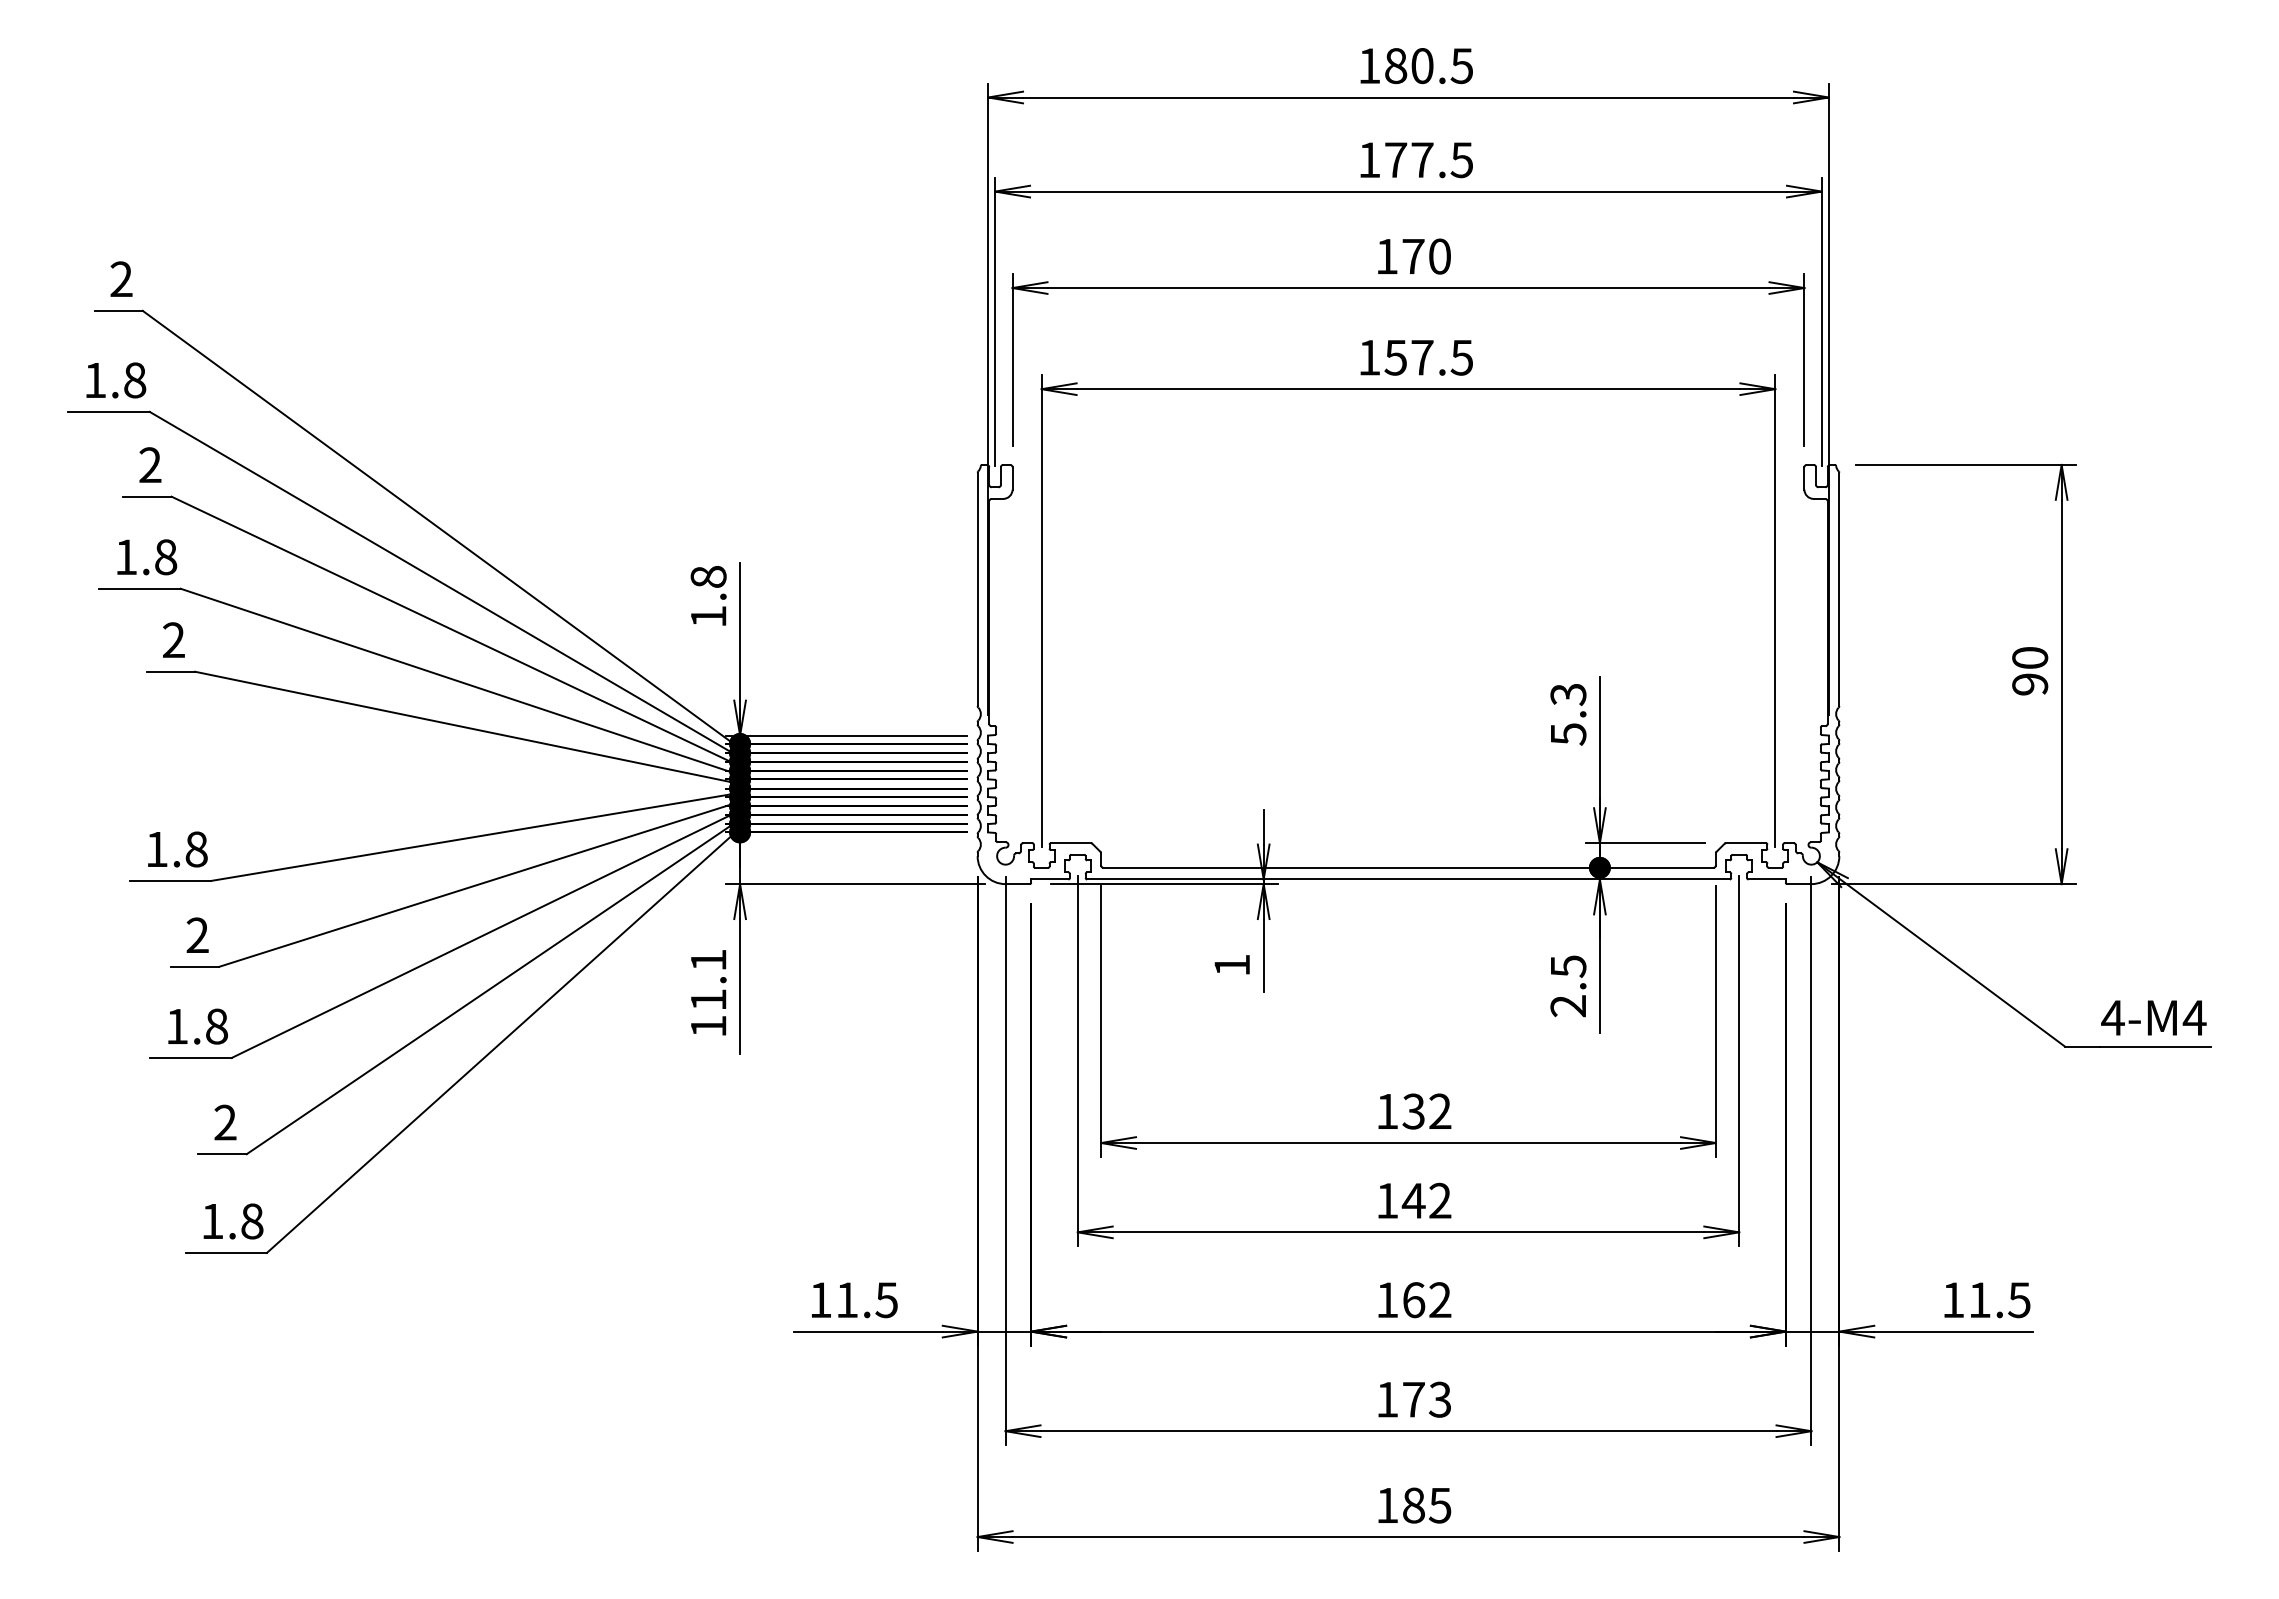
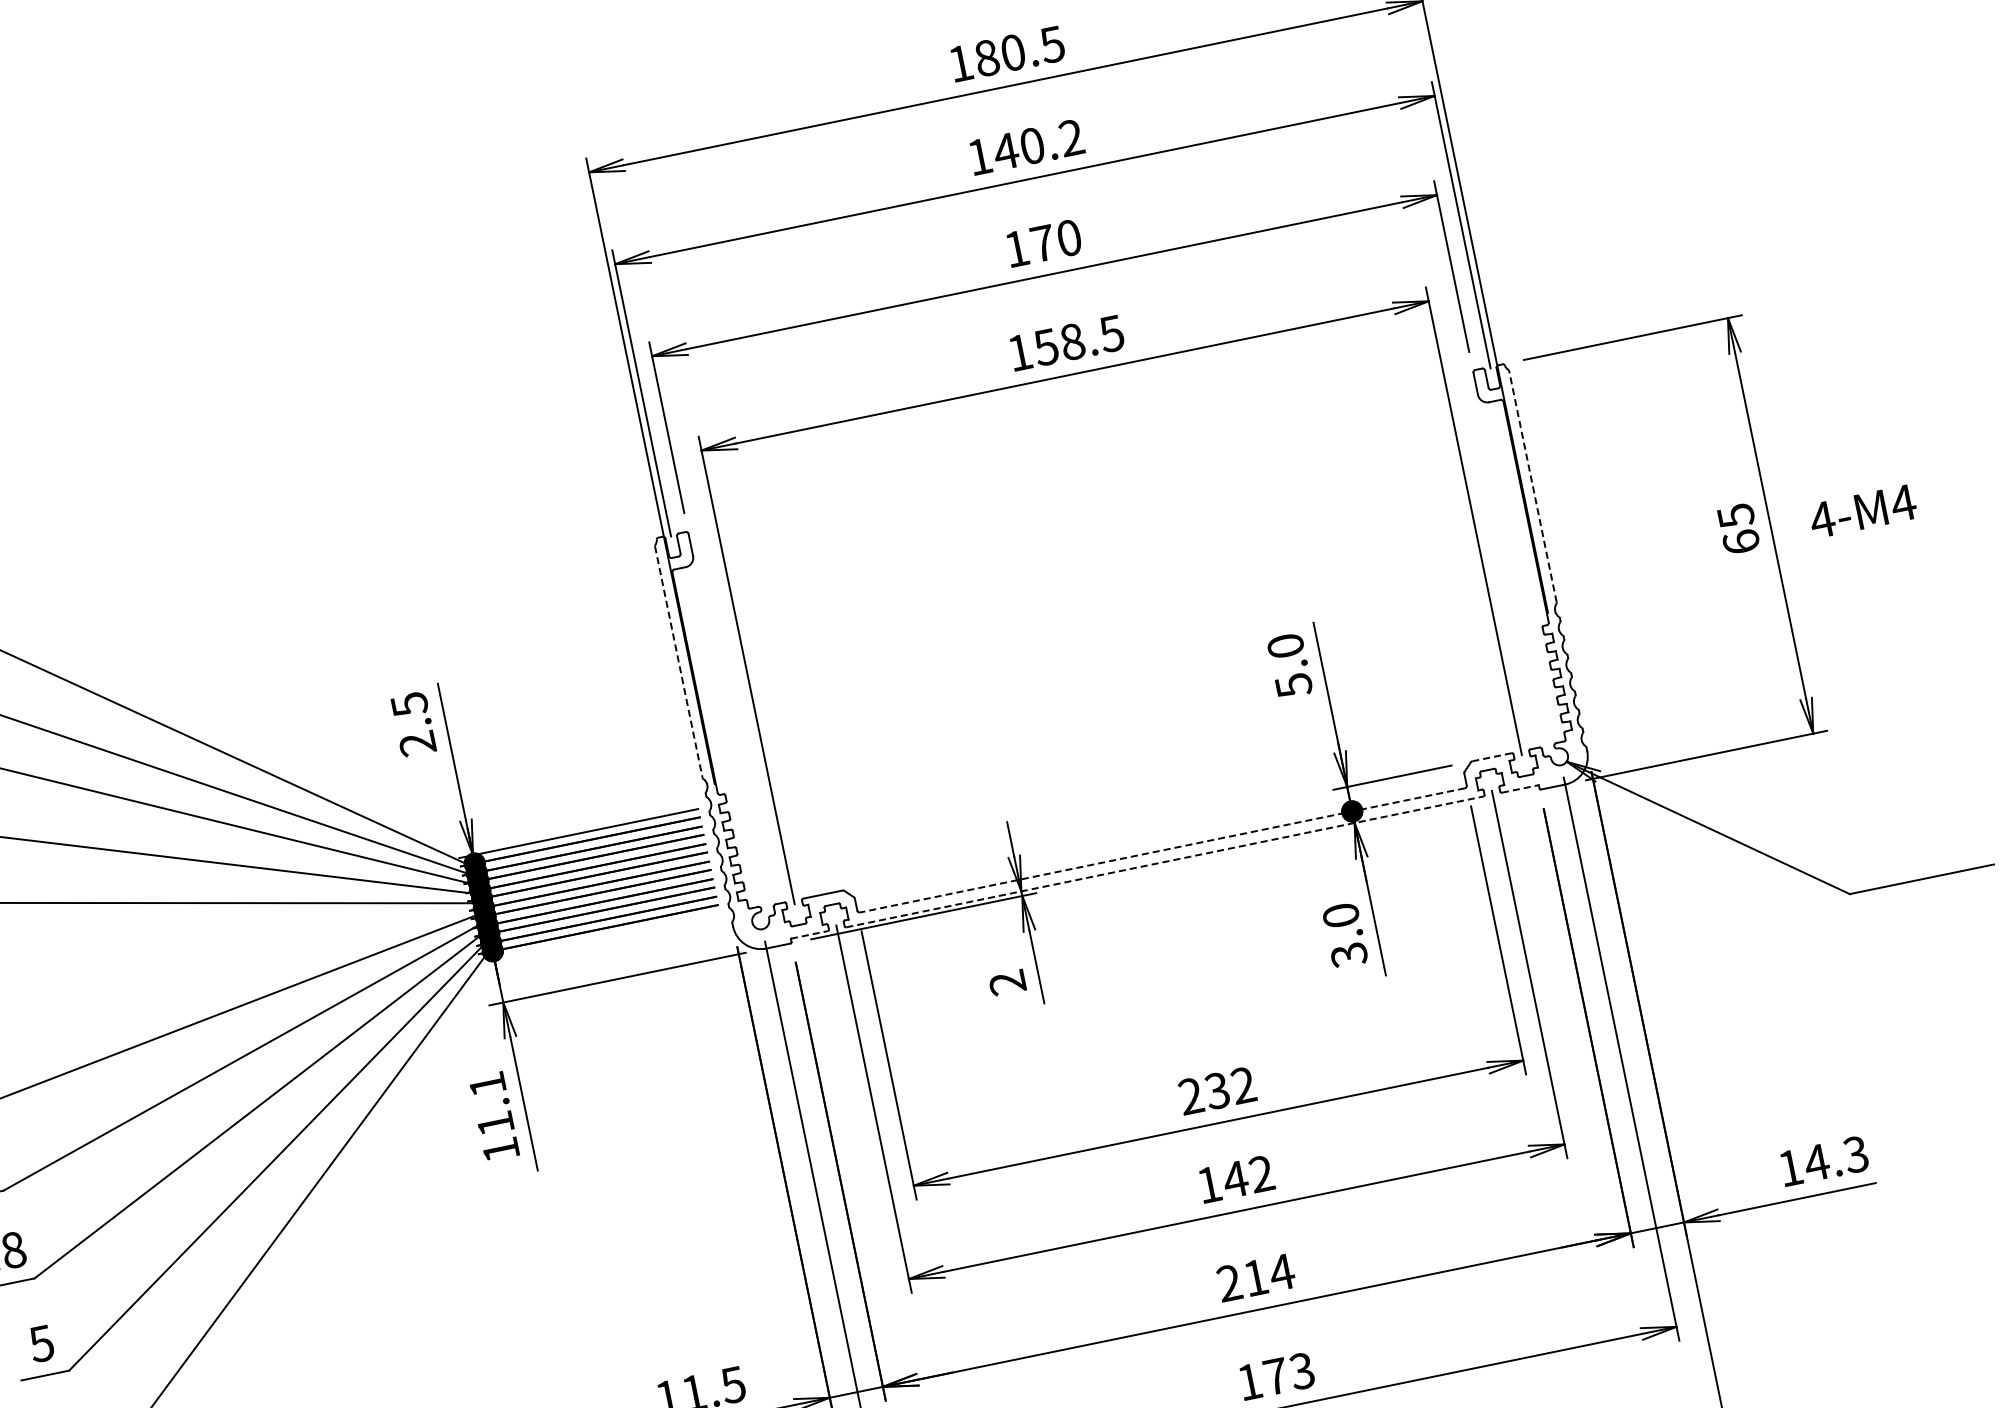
text: (1428, 160) -> (1038, 145), 177.5 -> 140.2
text: (1422, 357) -> (1072, 341), 157.5 -> 158.5
line: (977, 589) -> (678, 662), solid -> dashed
line: (1839, 589) -> (1533, 486), solid -> dashed
text: (708, 596) -> (413, 723), 1.8 -> 2.5
text: (2030, 671) -> (1739, 529), 90 -> 65
text: (1568, 694) -> (1285, 646), 5.3 -> 5.0
line: (1746, 843) -> (1492, 757), solid -> dashed
line: (1408, 867) -> (1162, 850), solid -> dashed
line: (1049, 879) -> (809, 935), solid -> dashed
line: (1409, 879) -> (1165, 861), solid -> dashed
line: (1767, 879) -> (1520, 788), solid -> dashed
text: (1231, 965) -> (1006, 983), 1 -> 2
text: (1568, 986) -> (1345, 935), 2.5 -> 3.0
text: (2153, 1017) -> (1862, 511), moved
text: (1387, 1110) -> (1191, 1095), 132 -> 232
text: (225, 1122) -> (41, 1343), 2 -> 5
text: (1998, 1299) -> (1835, 1158), 11.5 -> 14.3
text: (1414, 1300) -> (1256, 1278), 162 -> 214

